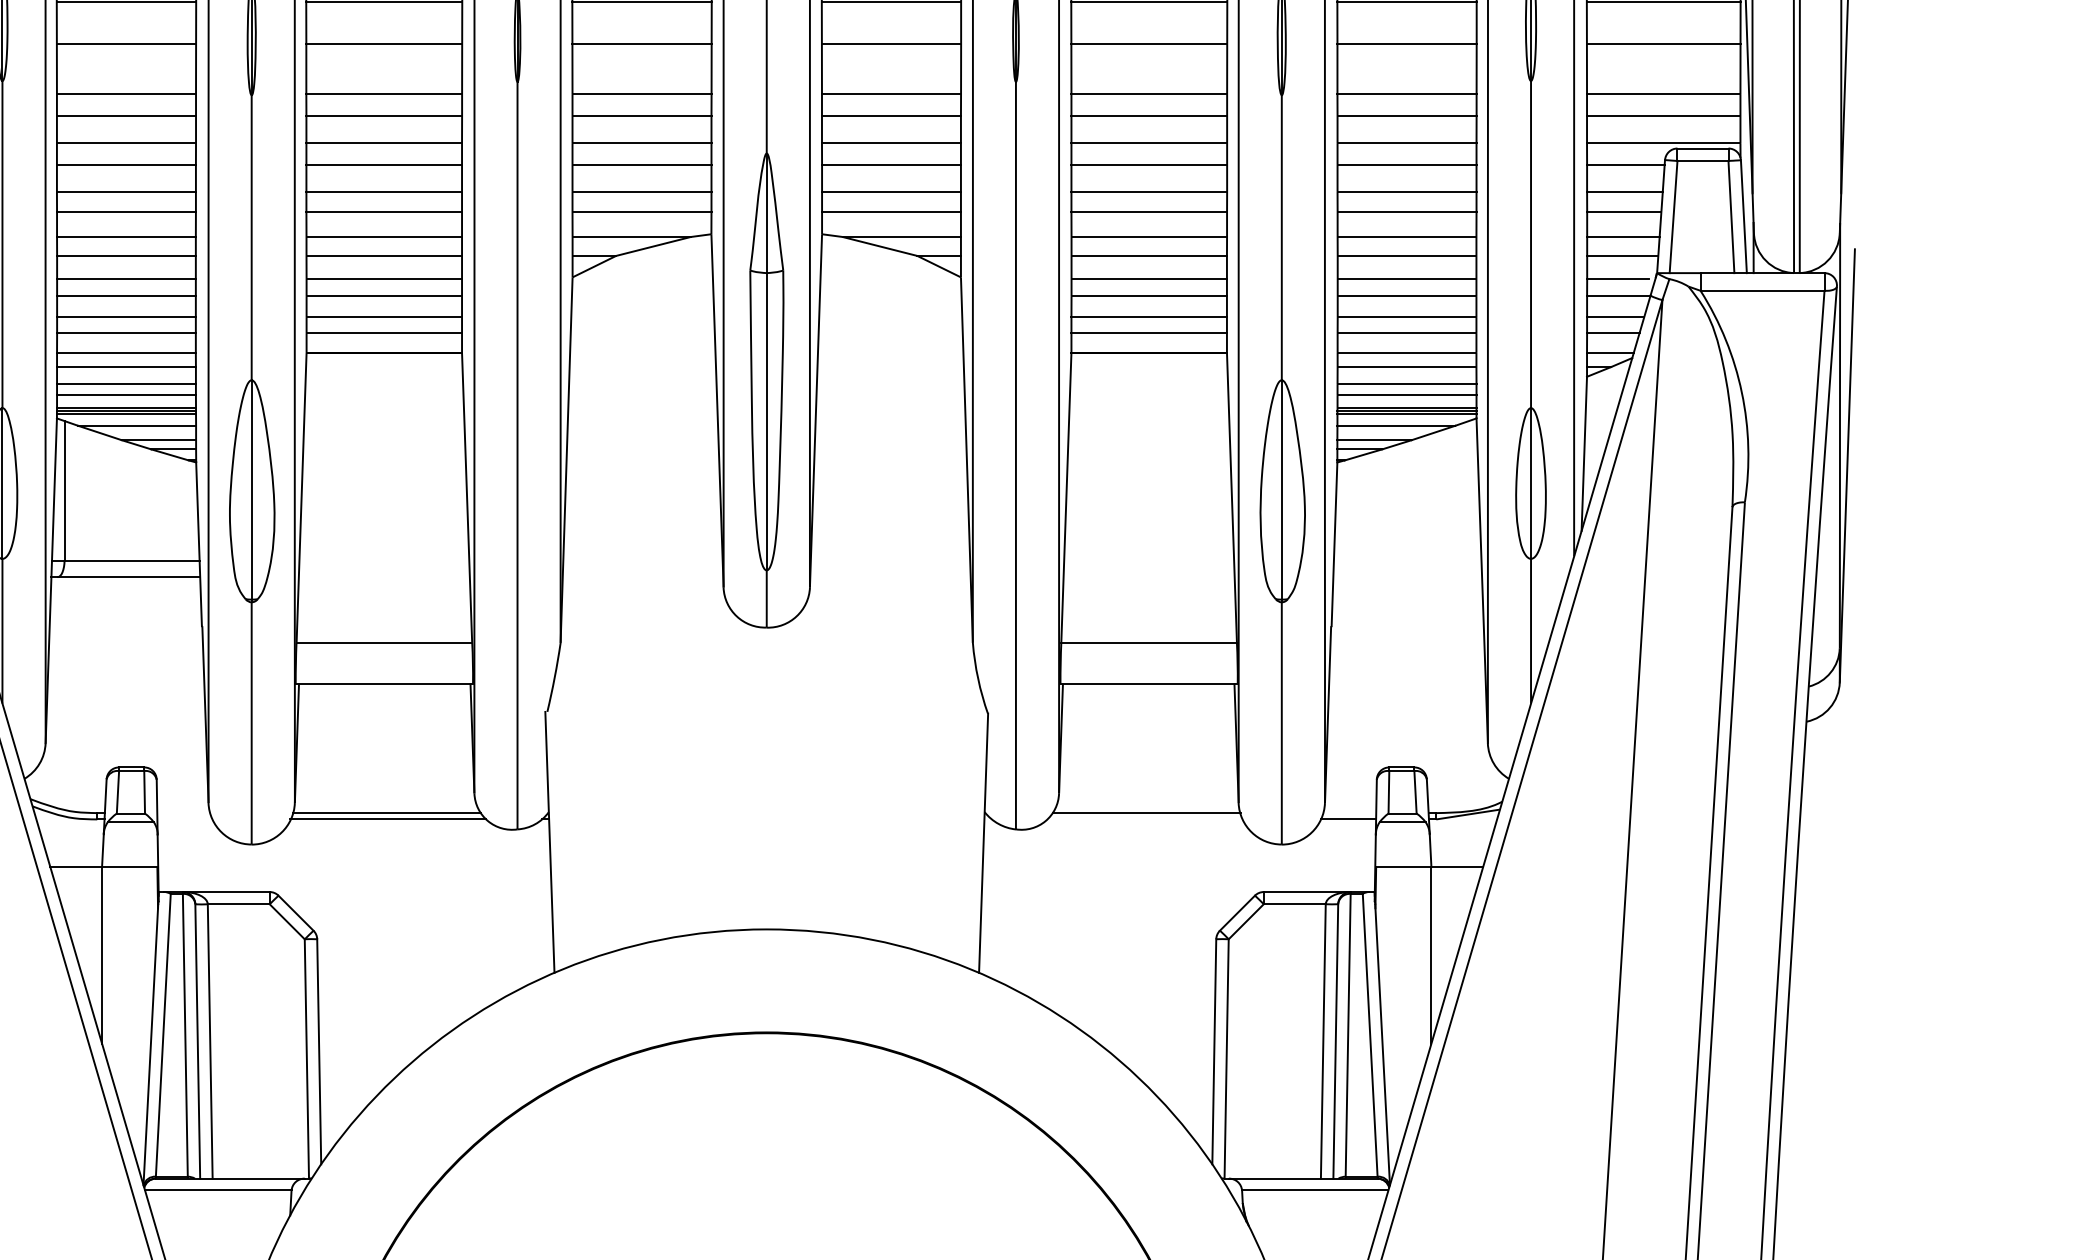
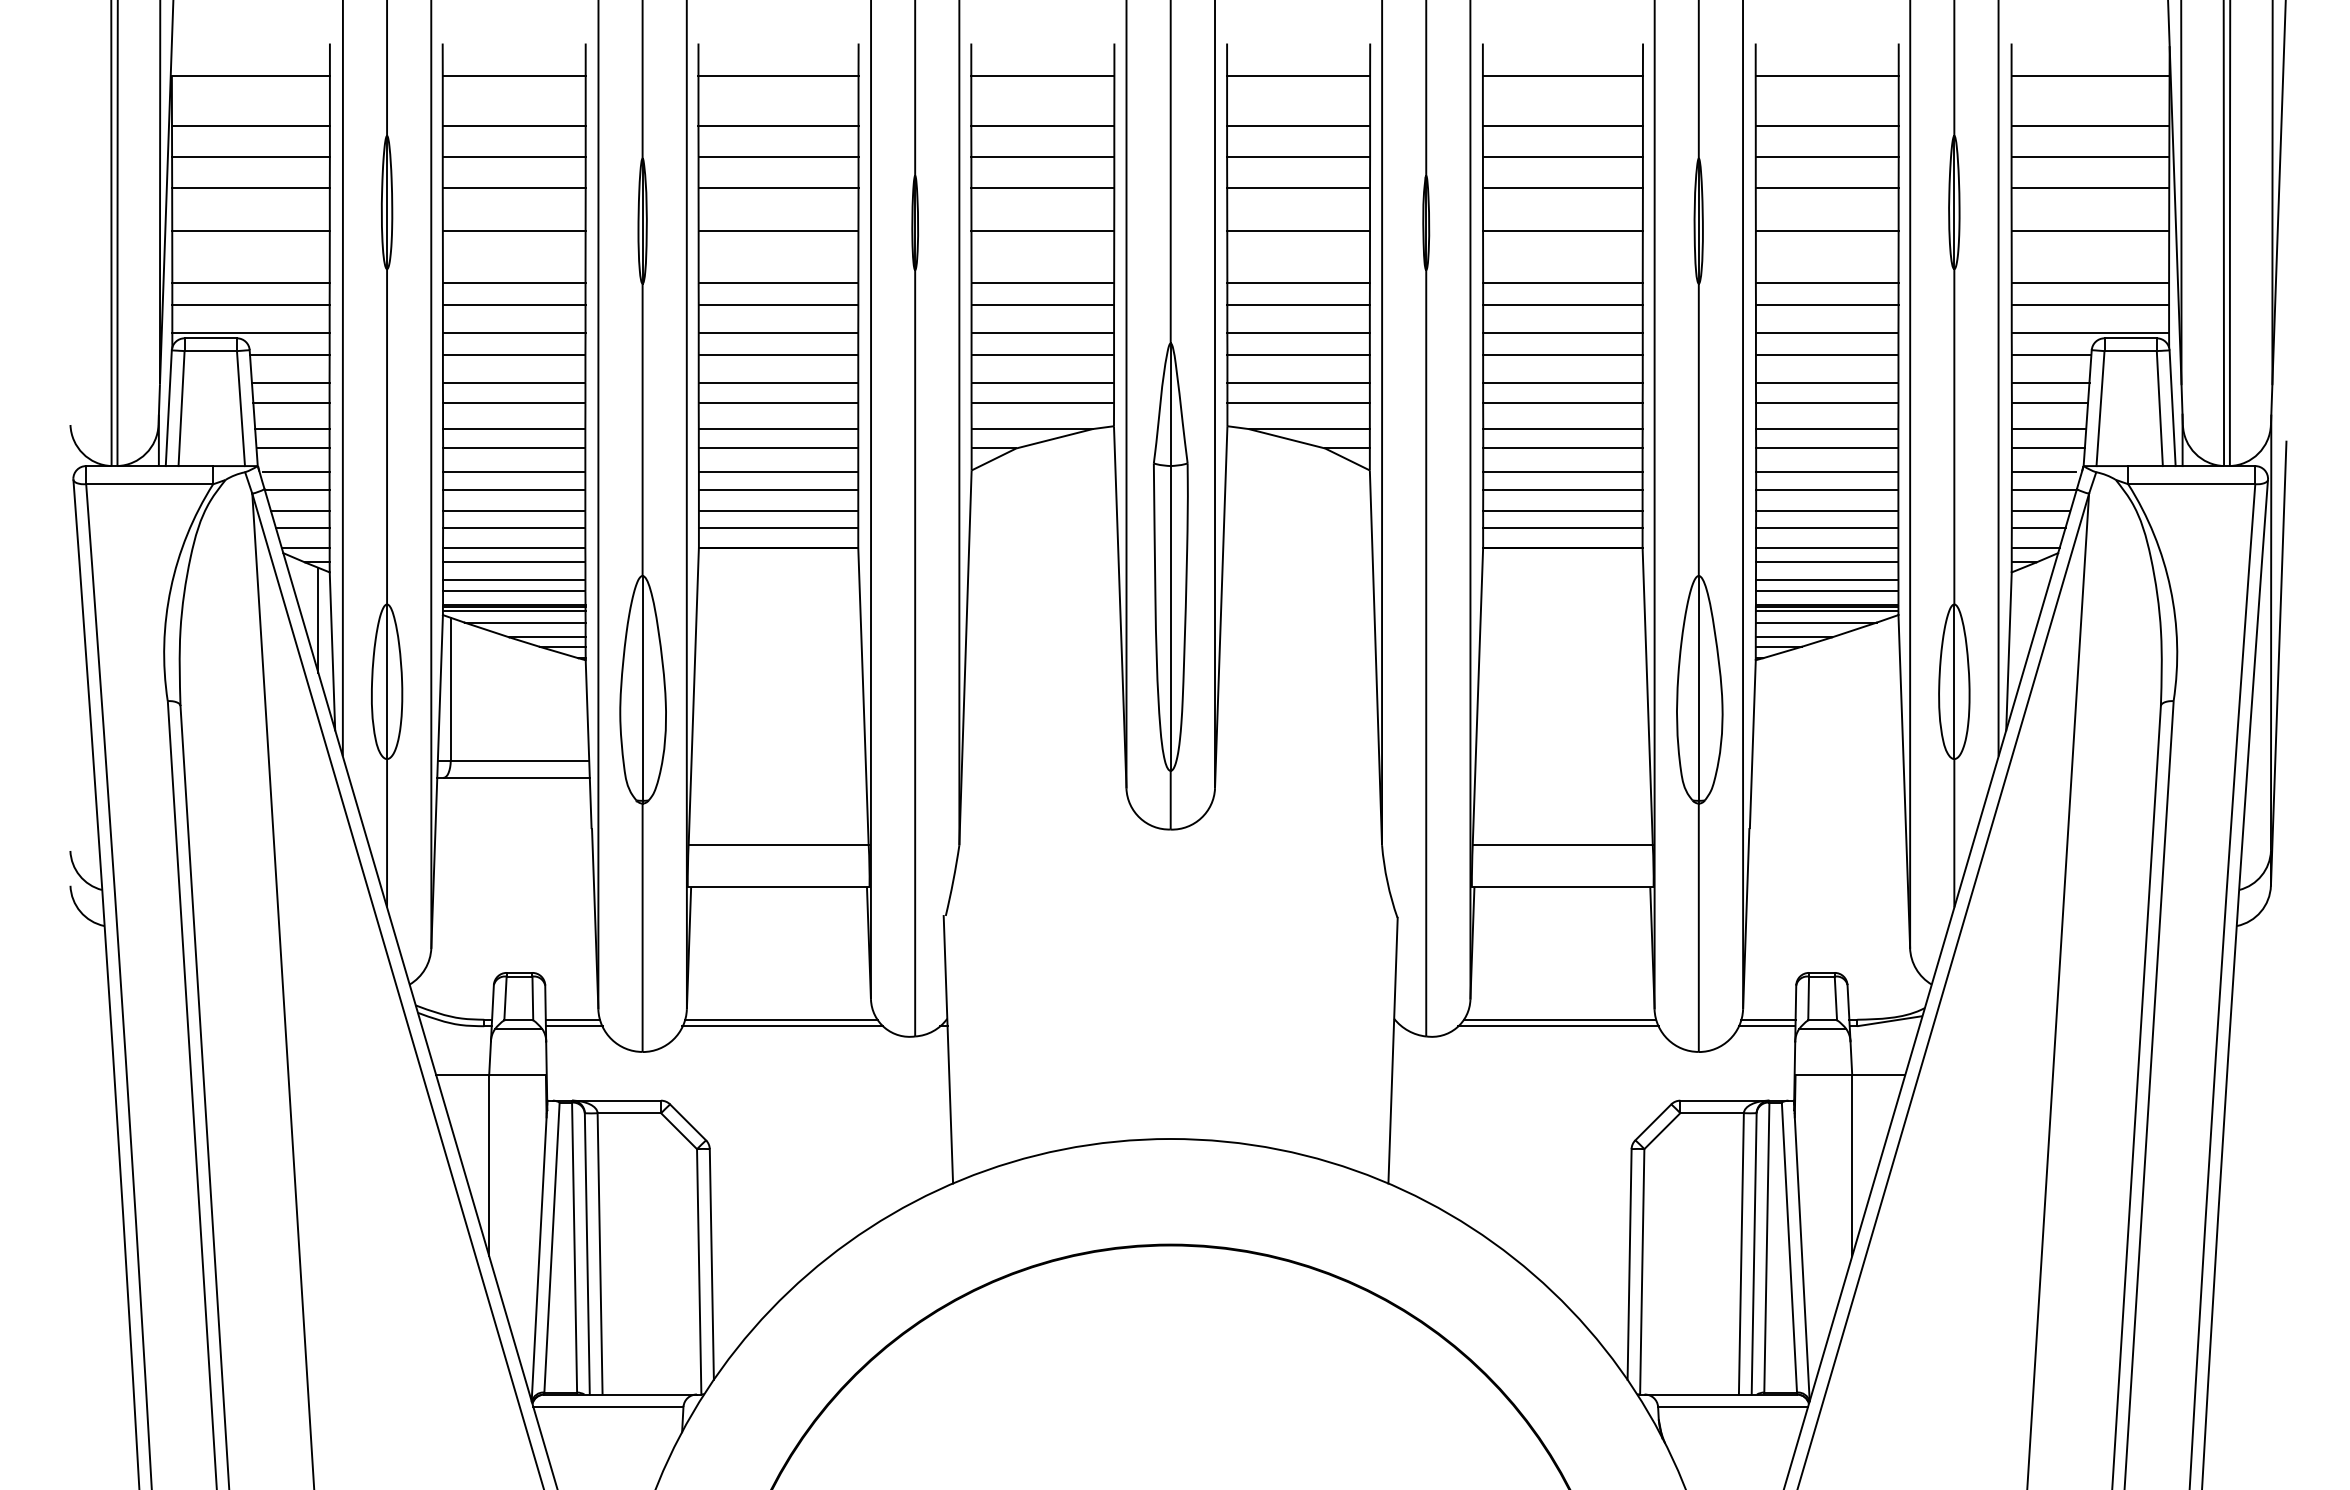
line: (183, 812) -> (572, 1019), added
line: (1349, 812) -> (1768, 1019), added
line: (184, 819) -> (573, 1026), added
line: (1144, 819) -> (1558, 1026), added

